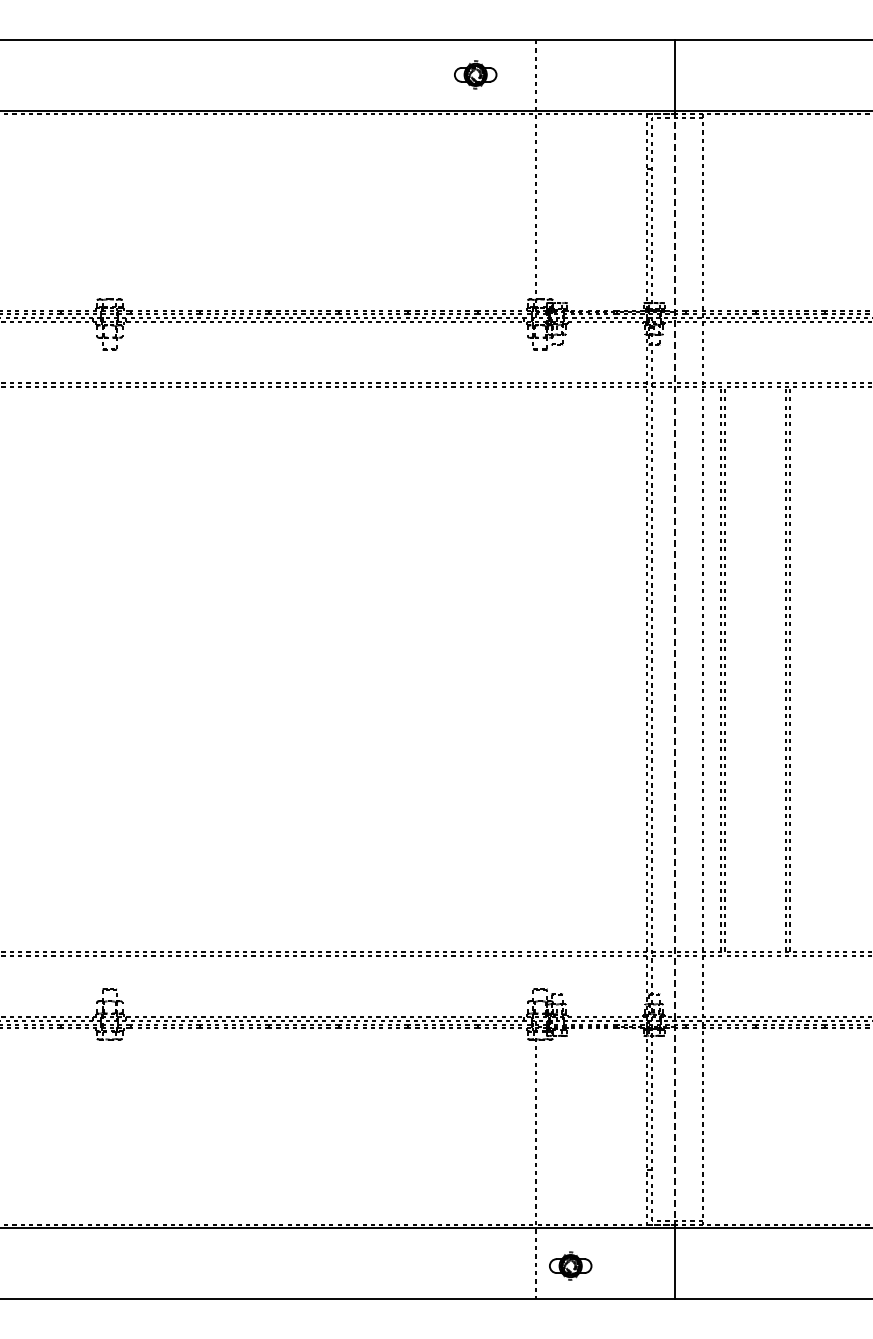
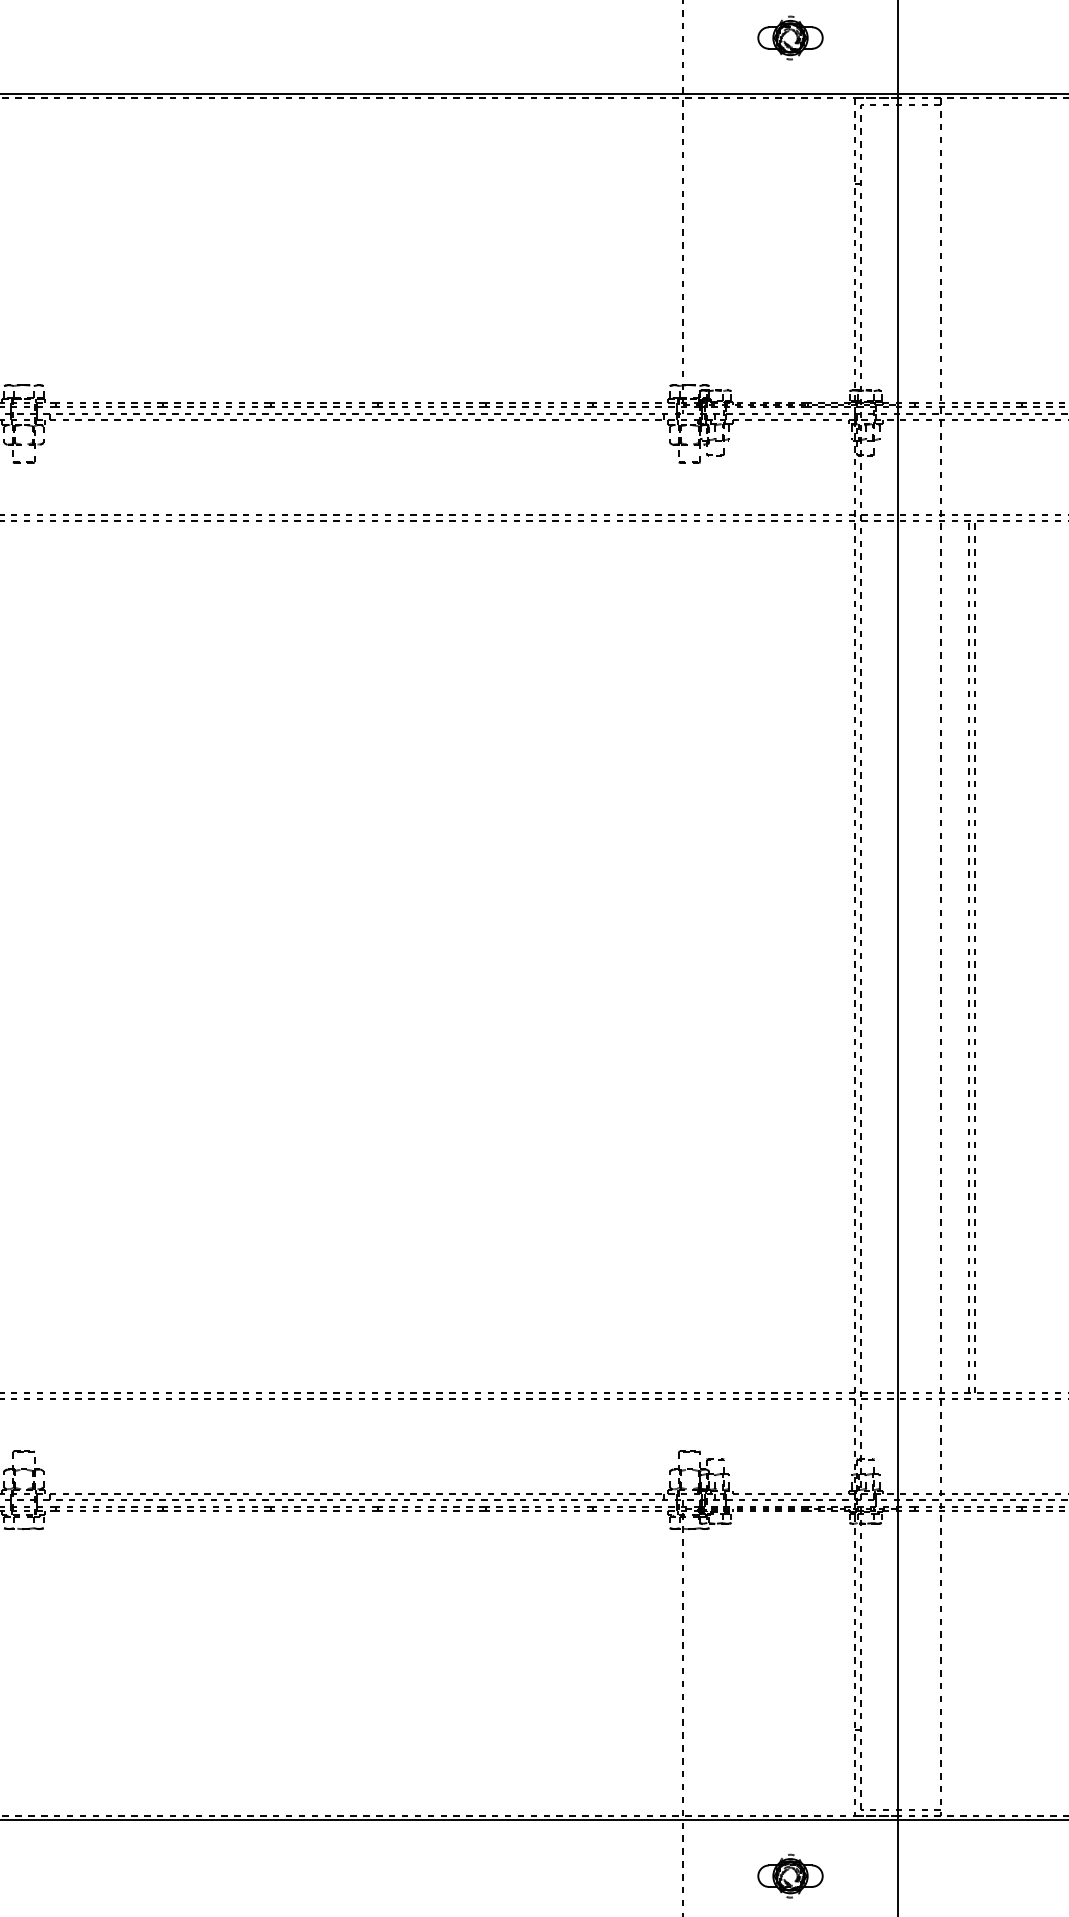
part: (475, 74) -> (790, 37), moved
line: (675, 670) -> (898, 958), dashed -> solid
part: (570, 1265) -> (790, 1875), moved

